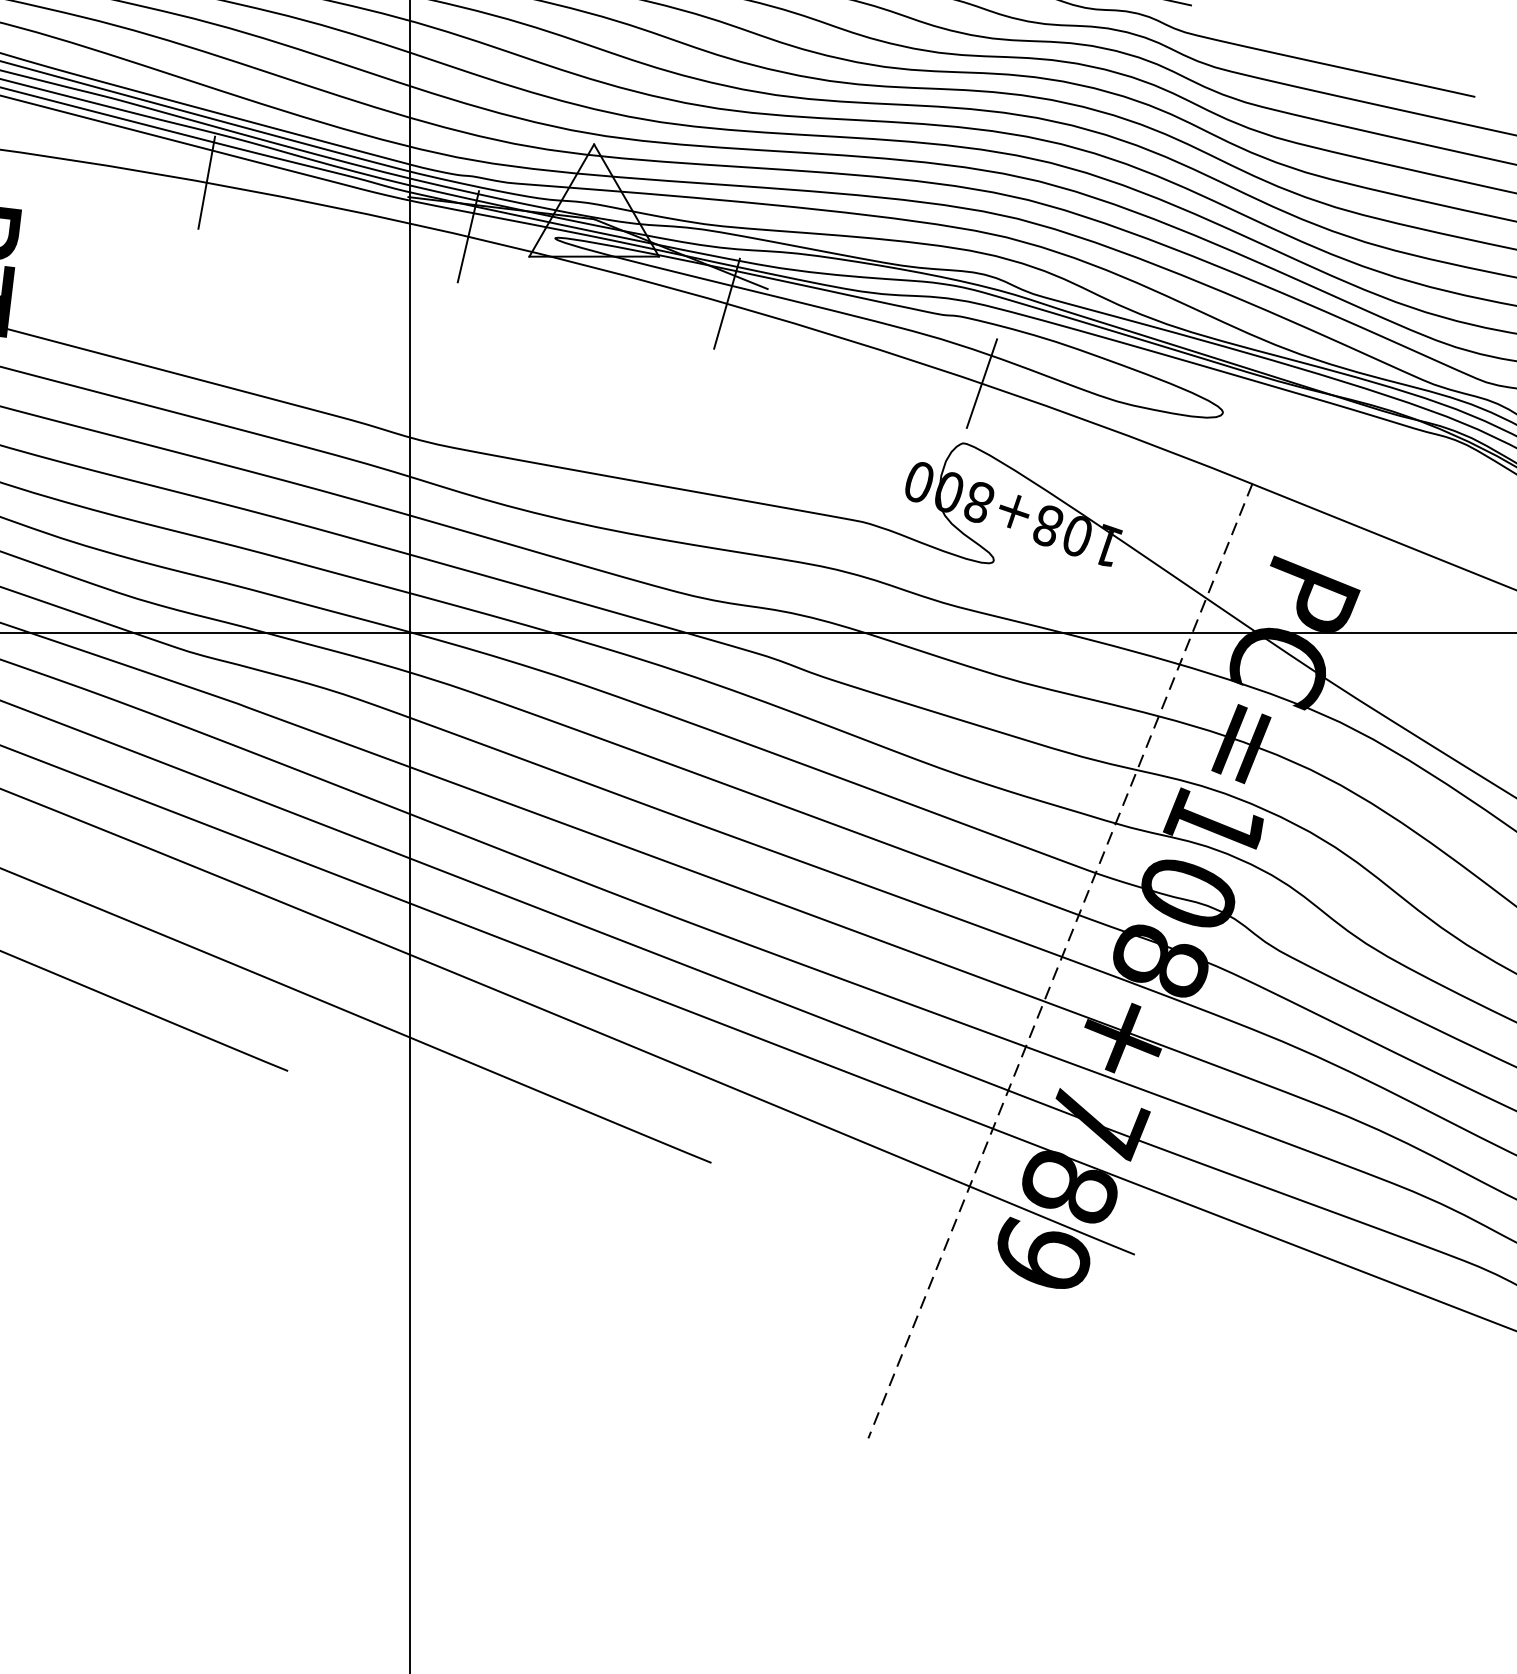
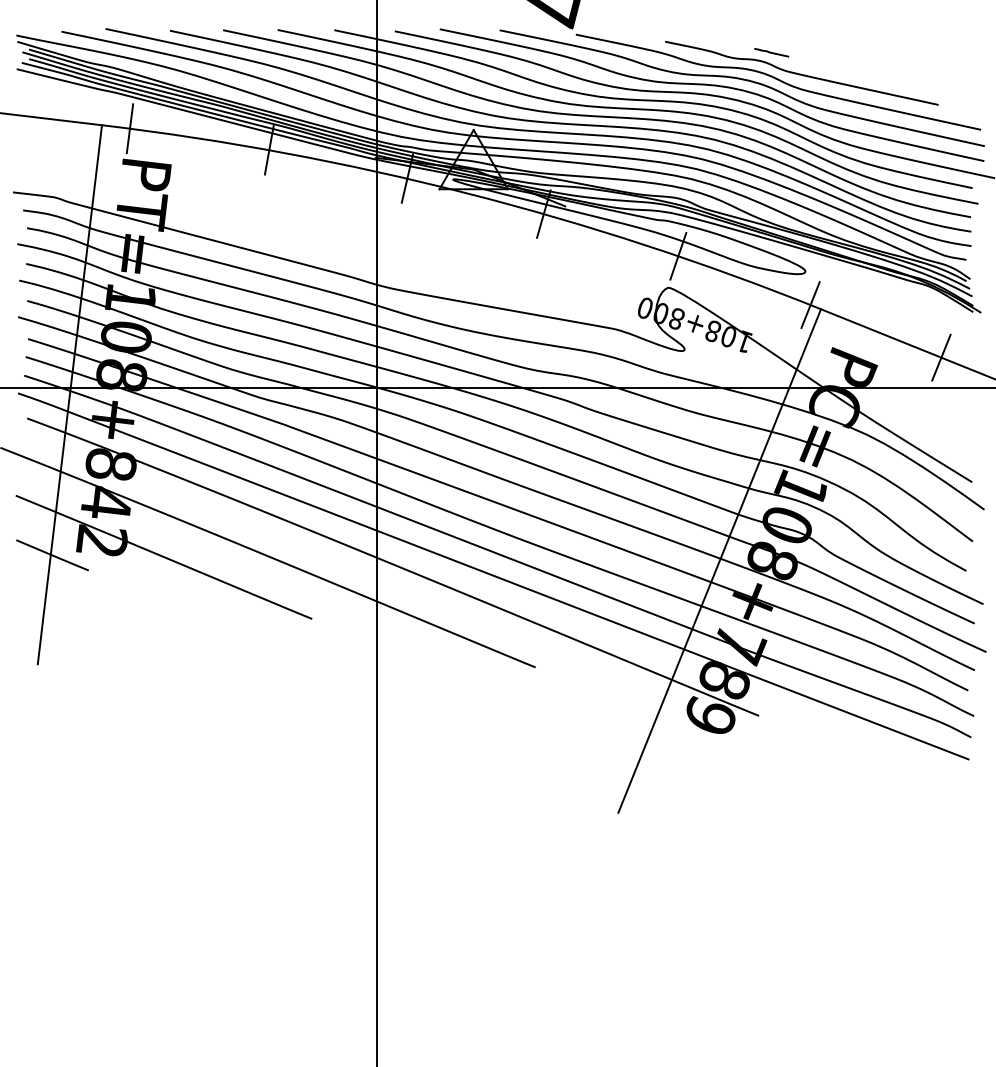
line: (1232, 476) -> (810, 305), added
line: (1480, 575) -> (941, 357), added
line: (1059, 962) -> (719, 561), dashed -> solid

